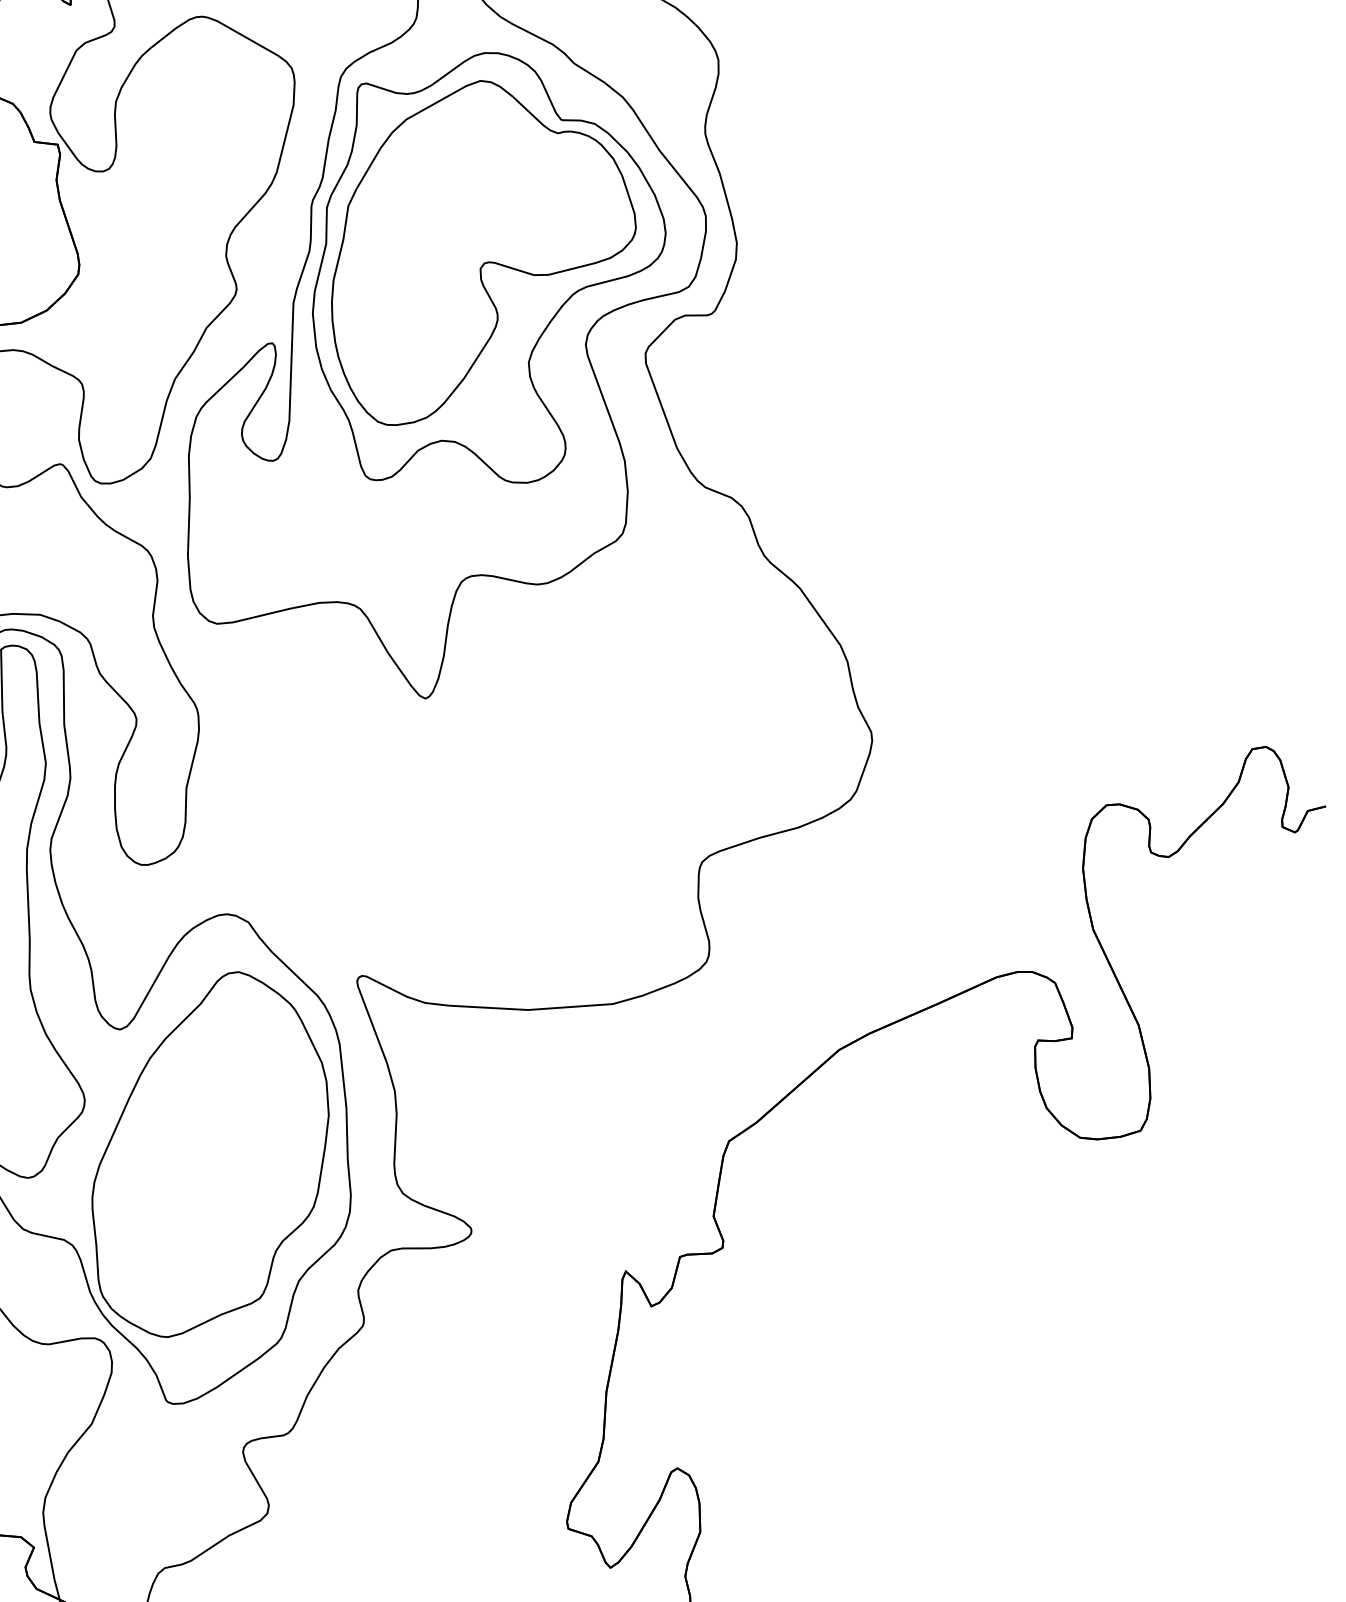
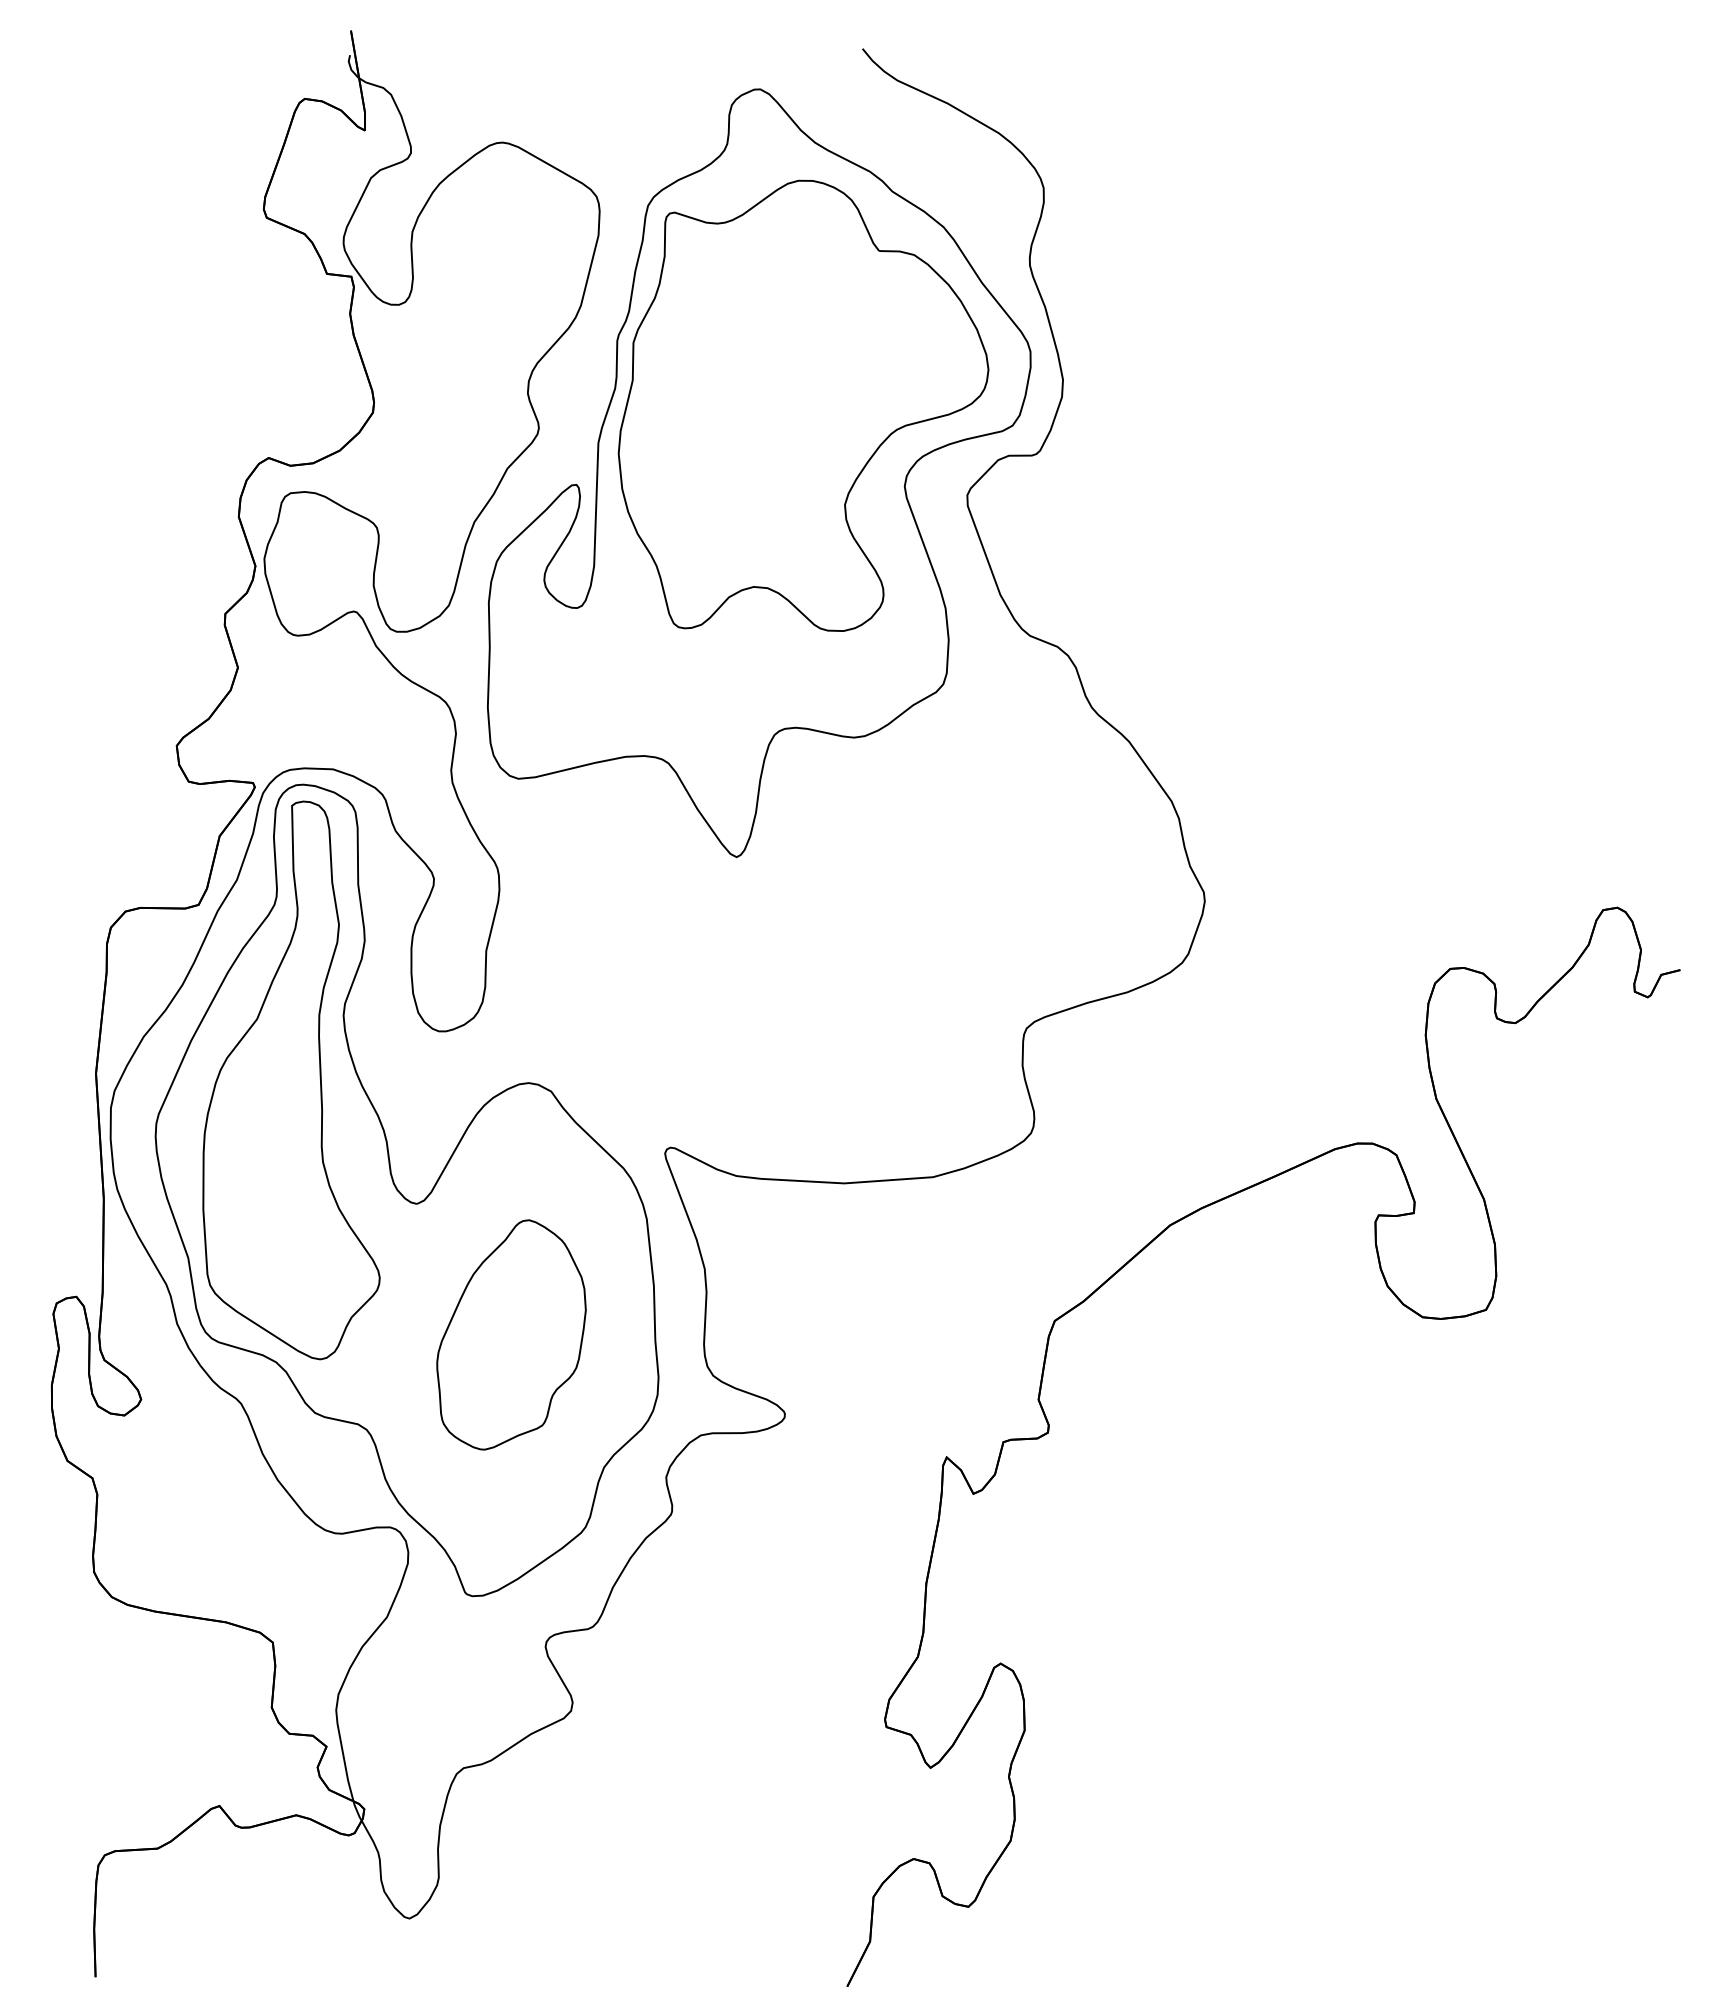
part: (483, 253) -> (797, 390), removed
part: (210, 1154) -> (511, 1334), size x0.6

